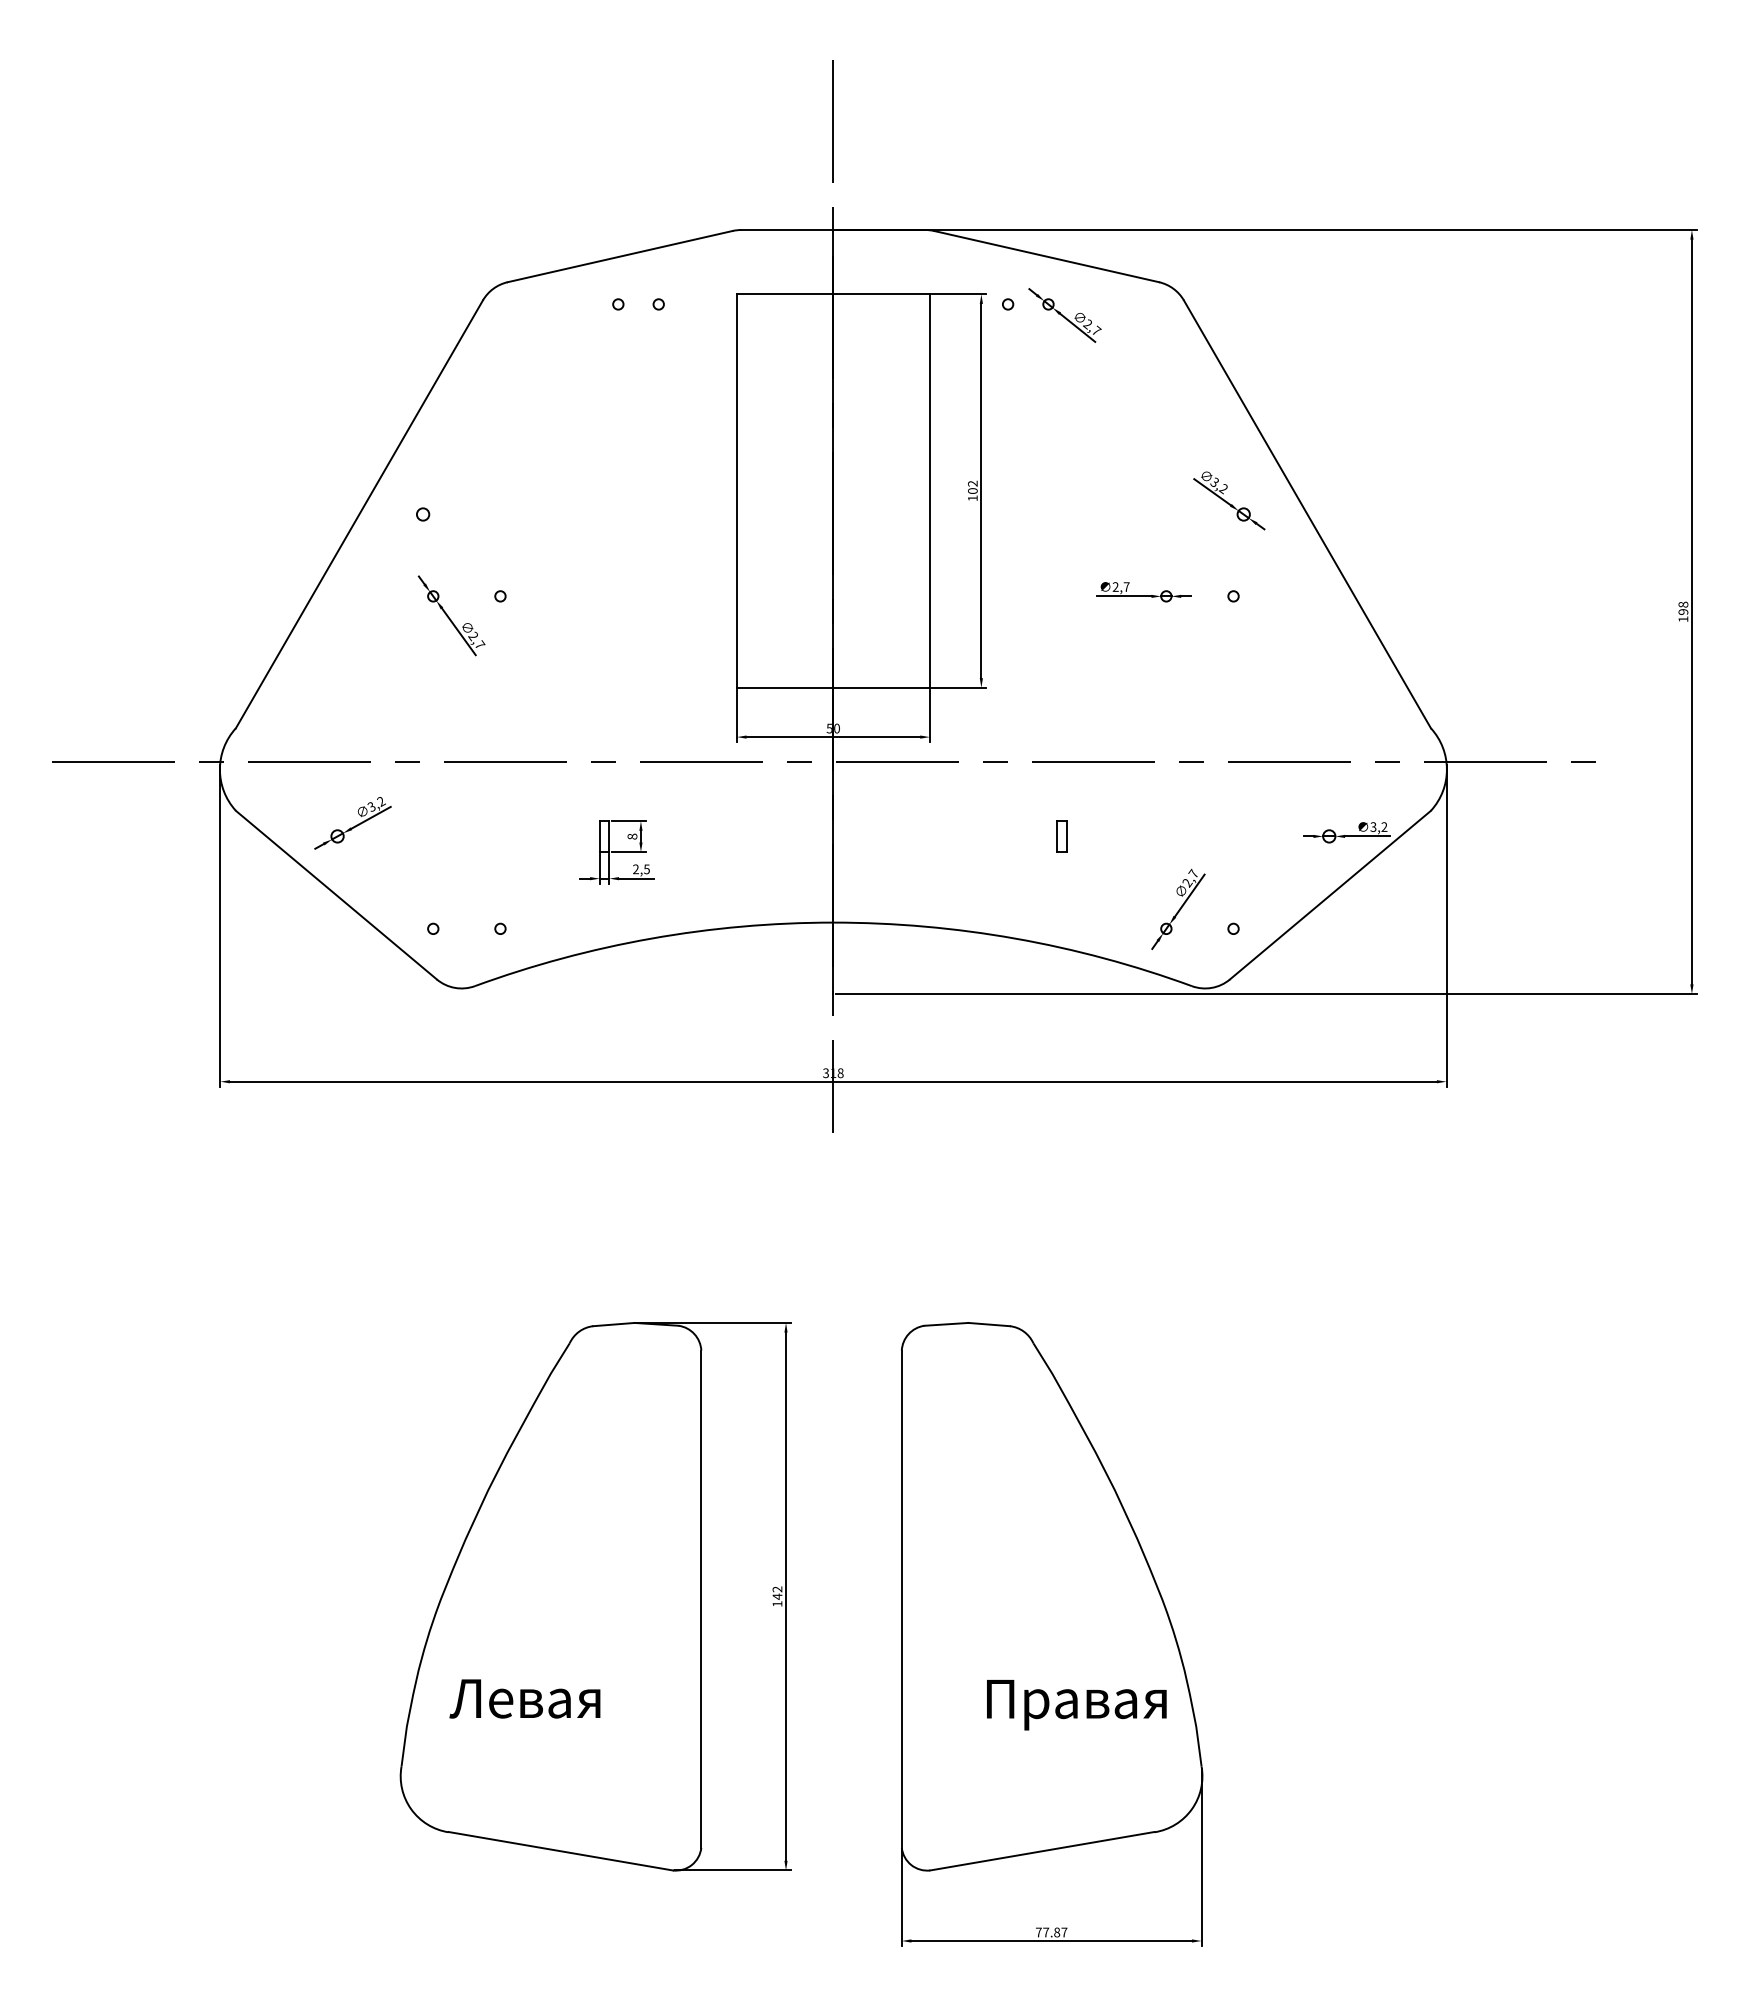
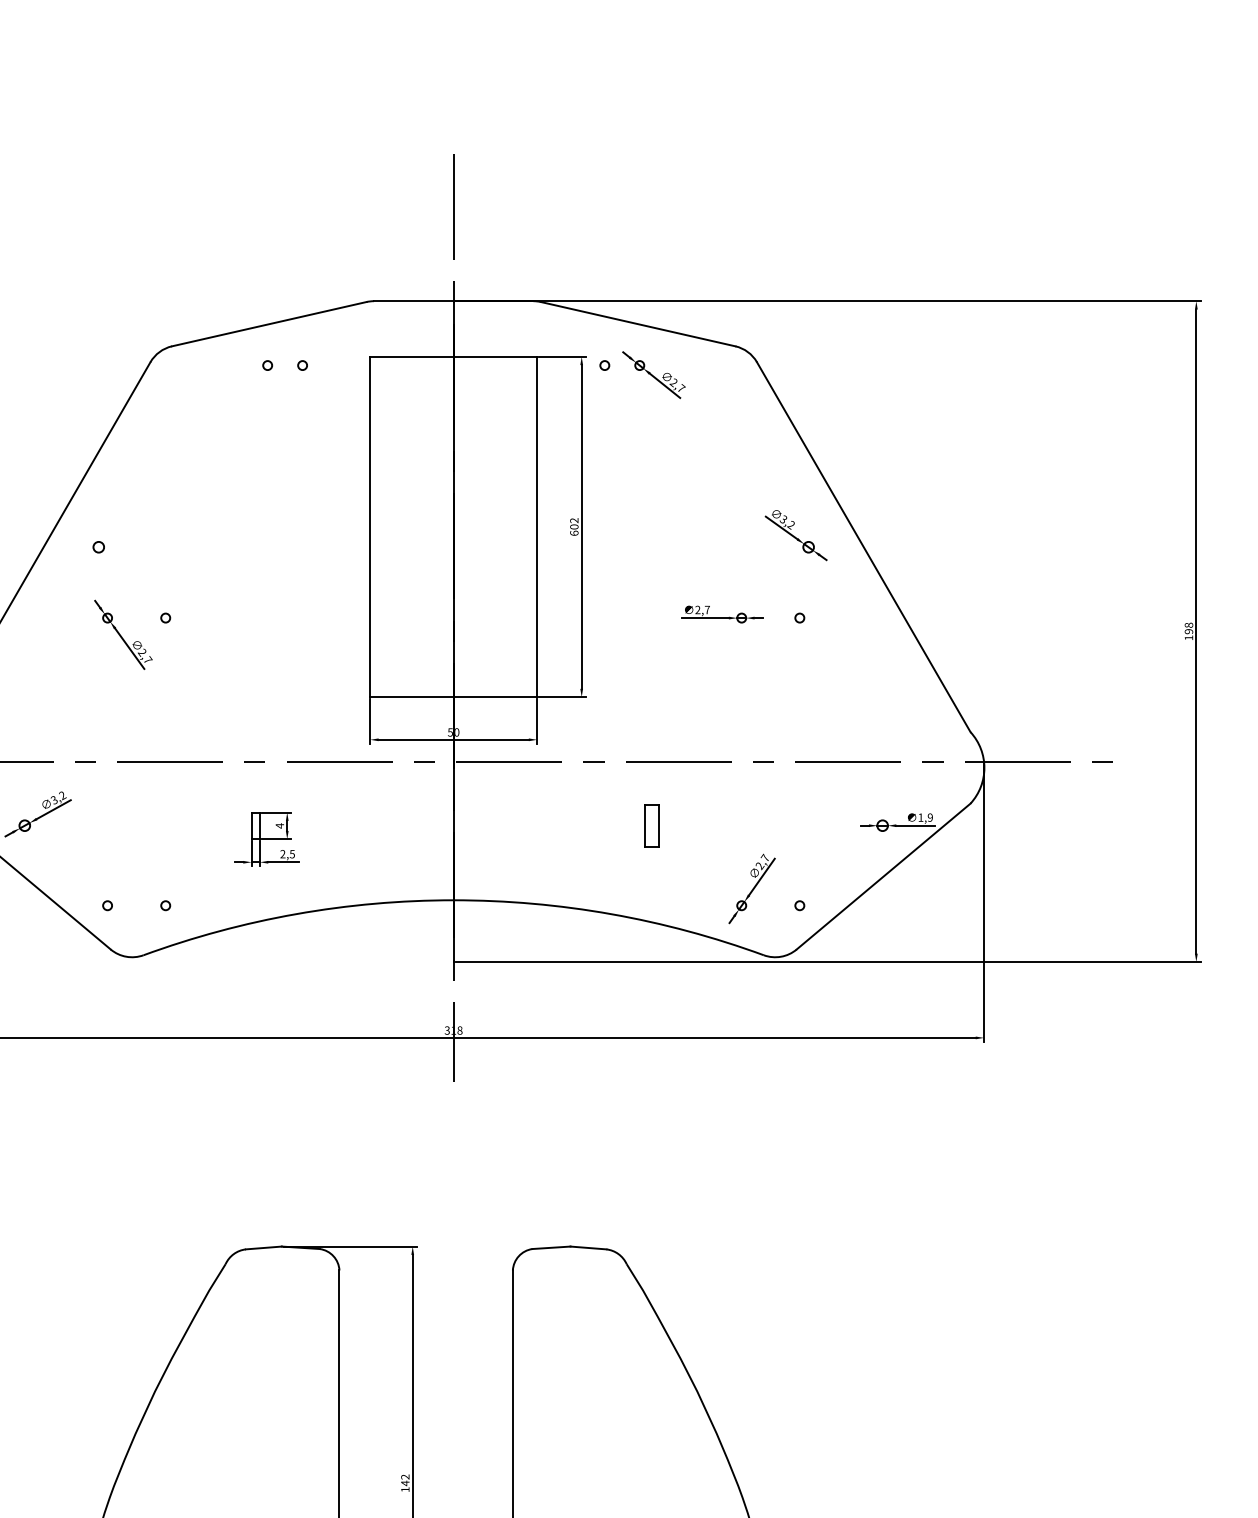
text: (972, 498) -> (574, 533), 102 -> 602
text: (1378, 827) -> (925, 818), 3,2 -> 1,9
text: (632, 836) -> (279, 825), 8 -> 4
part: (1061, 836) -> (651, 825), size x1.6

